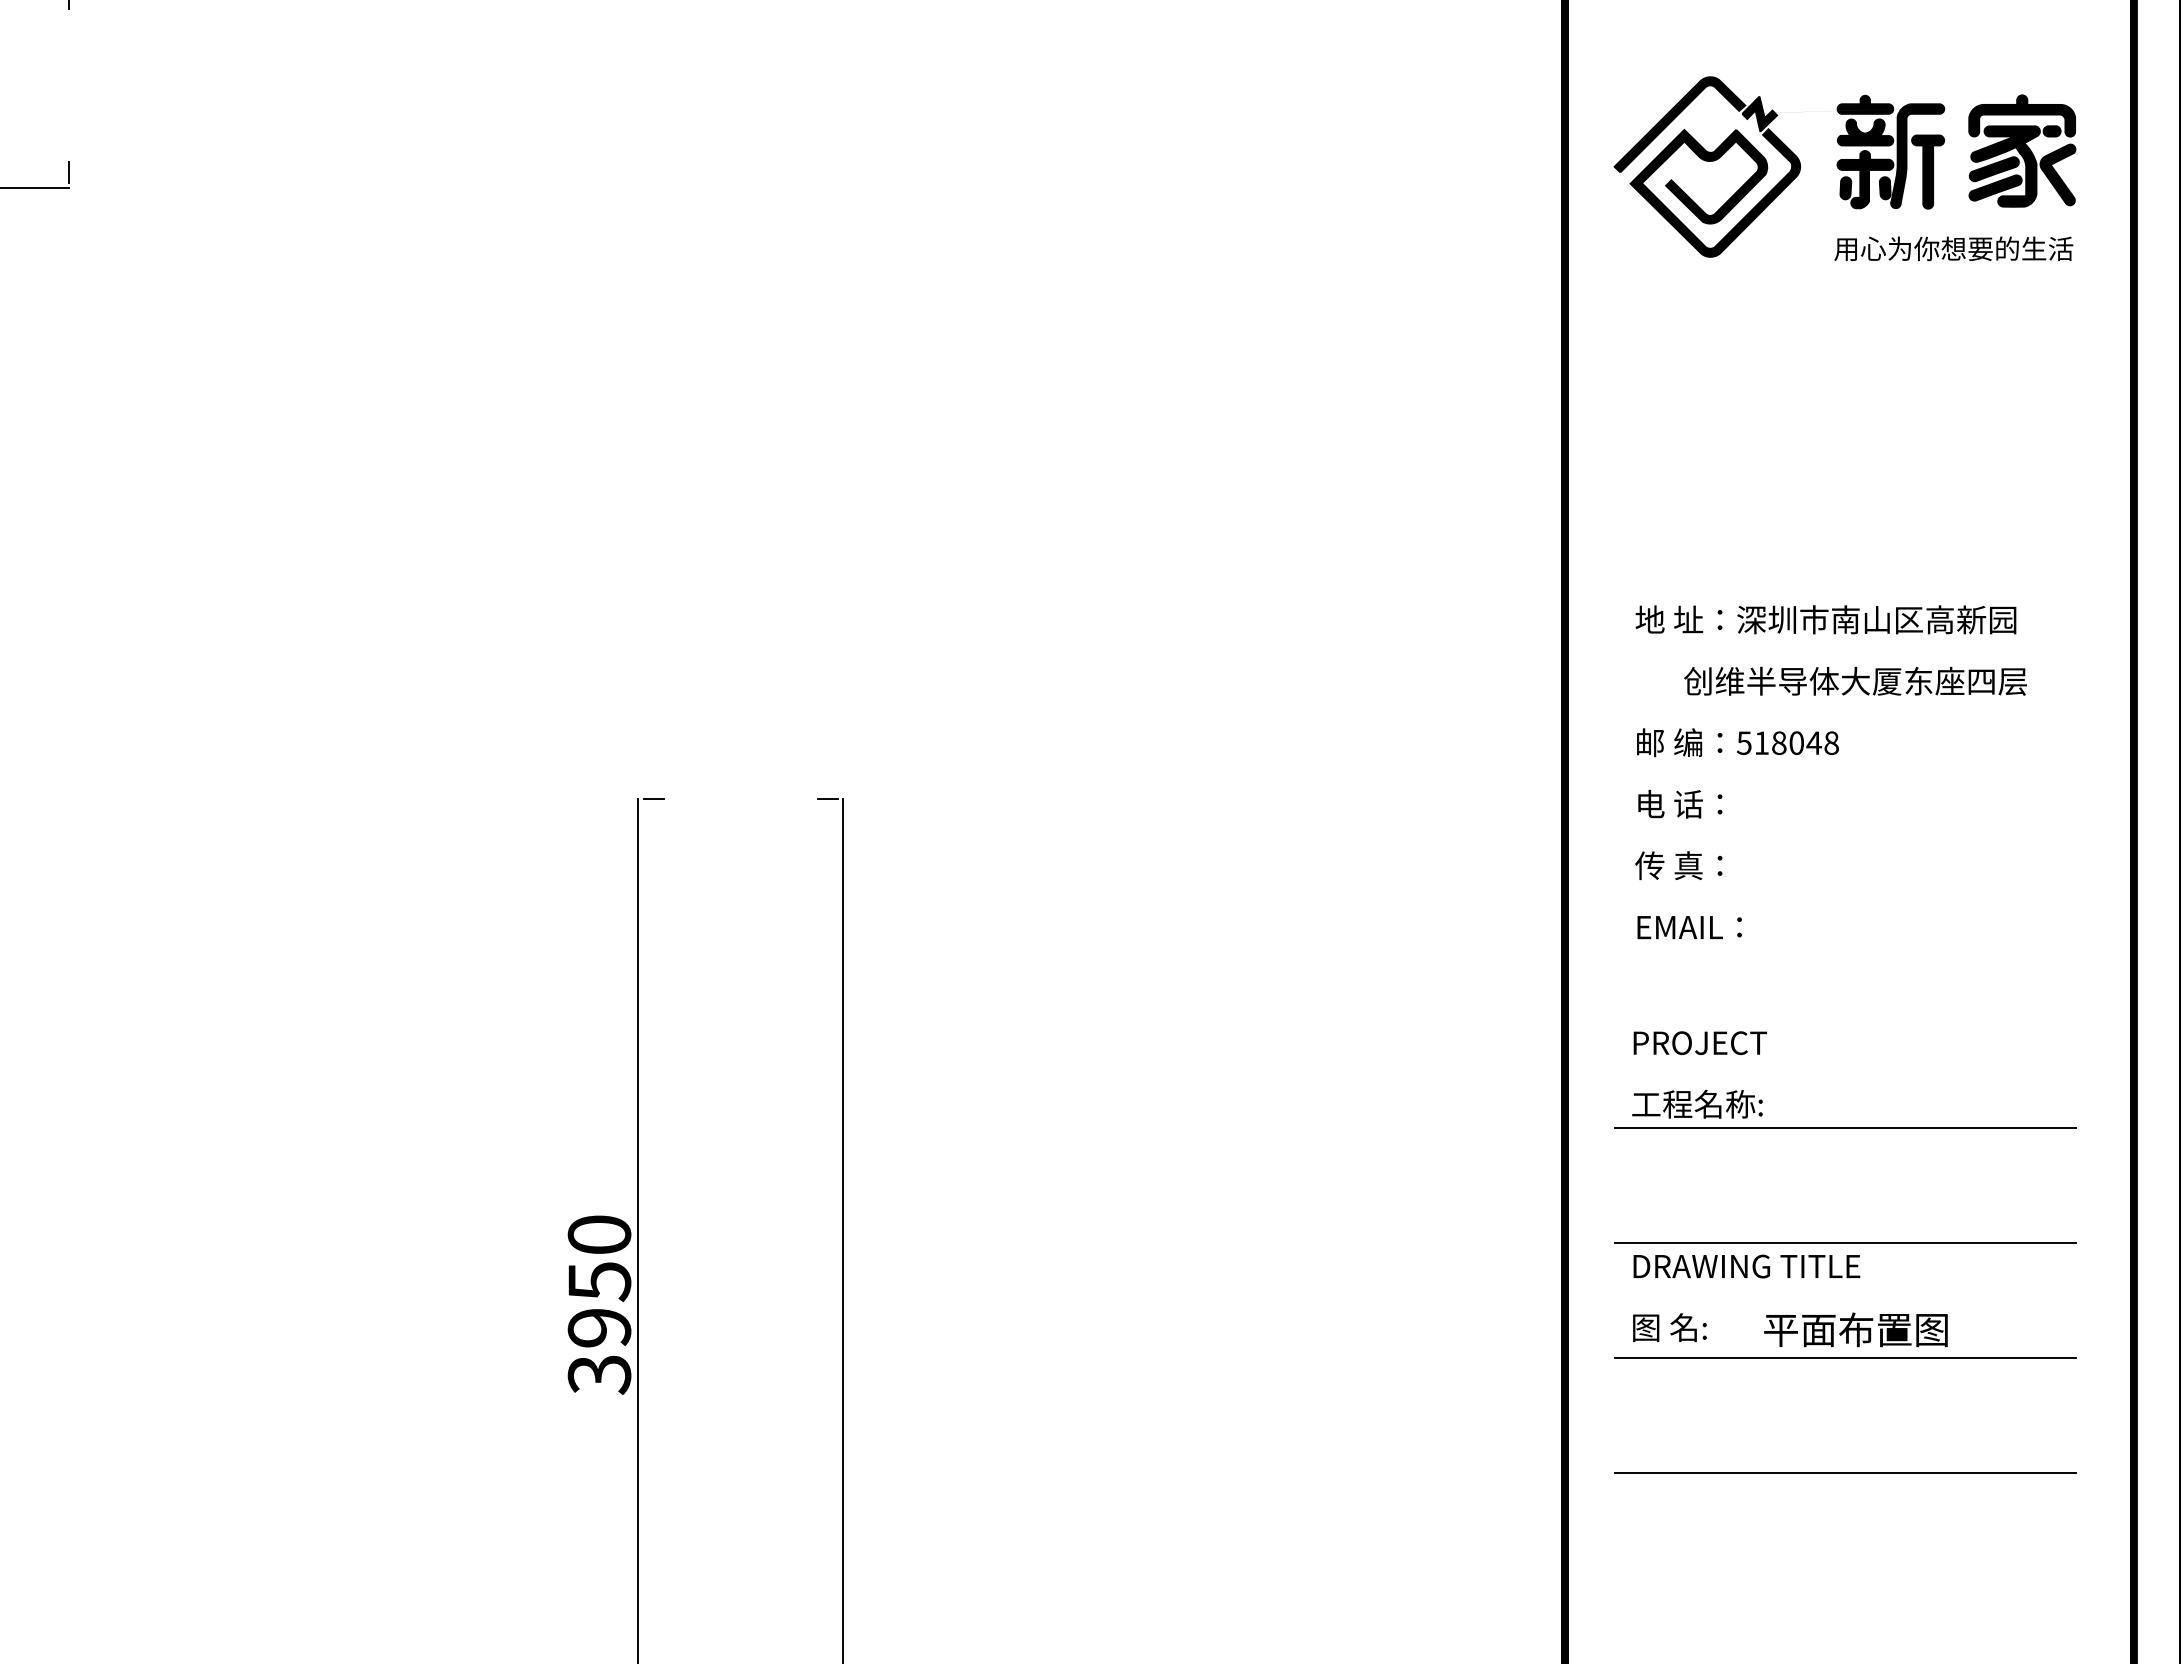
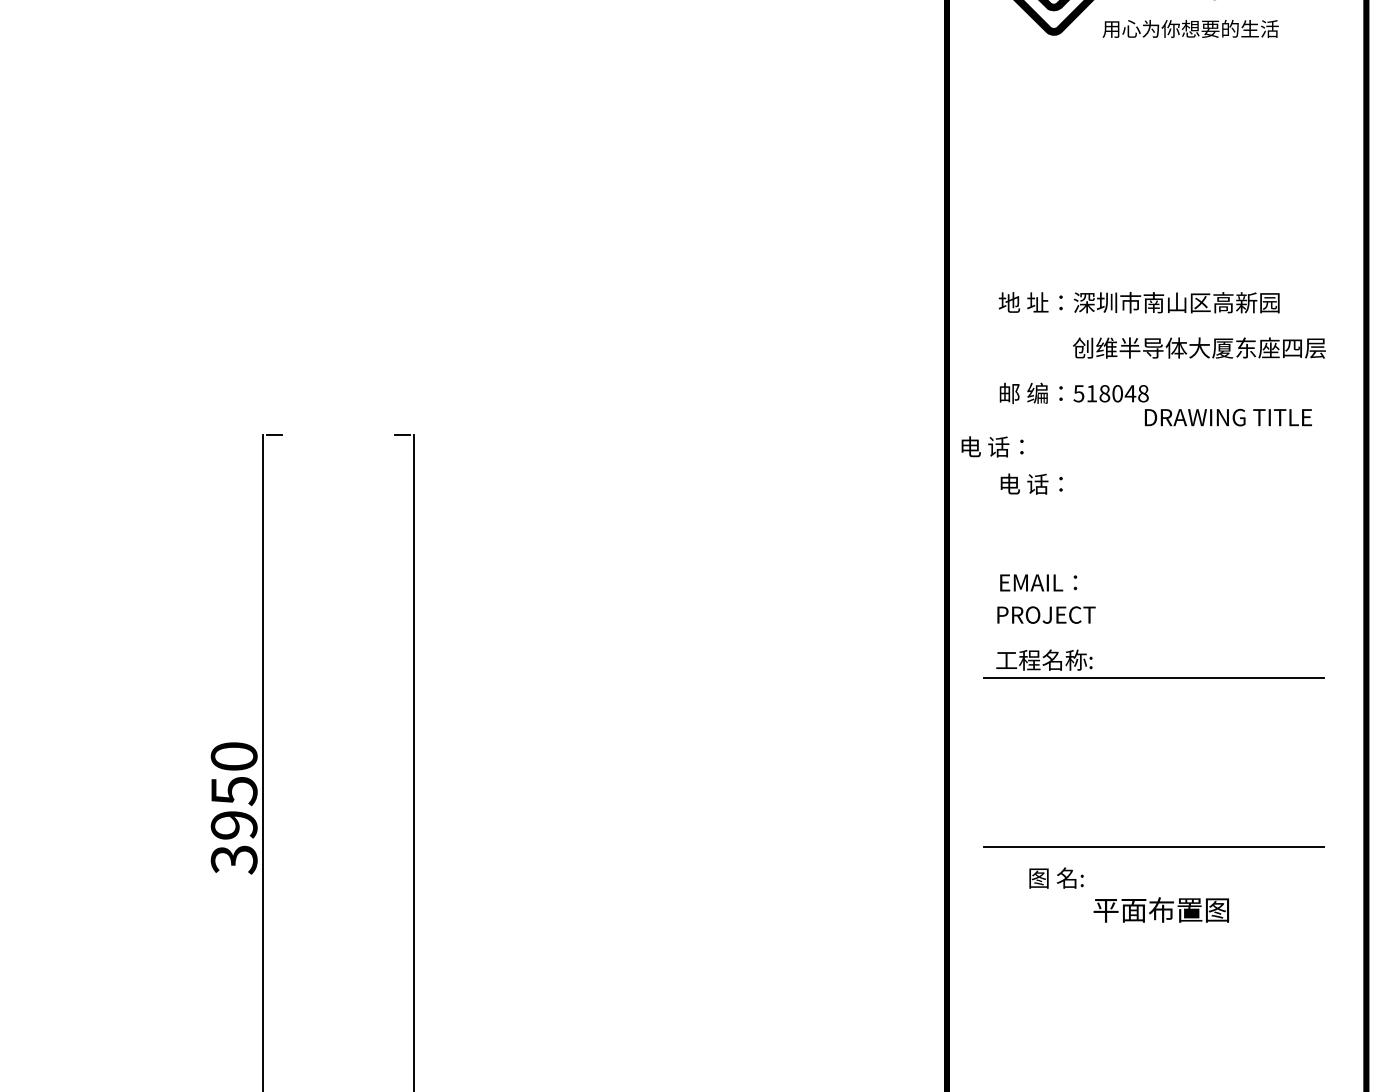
text: (1953, 248) -> (1190, 28), moved
text: (1855, 680) -> (1199, 347), moved
text: (1680, 803) -> (992, 446), moved
text: (1668, 865) -> (1023, 484), 传 真： -> 电 话：
text: (1689, 927) -> (1038, 582), moved
line: (1845, 1242) -> (1153, 762), removed
text: (1746, 1266) -> (1228, 417), moved
text: (1669, 1327) -> (1056, 878), moved
text: (1855, 1329) -> (1161, 909), moved
line: (1845, 1472) -> (1153, 931), removed

